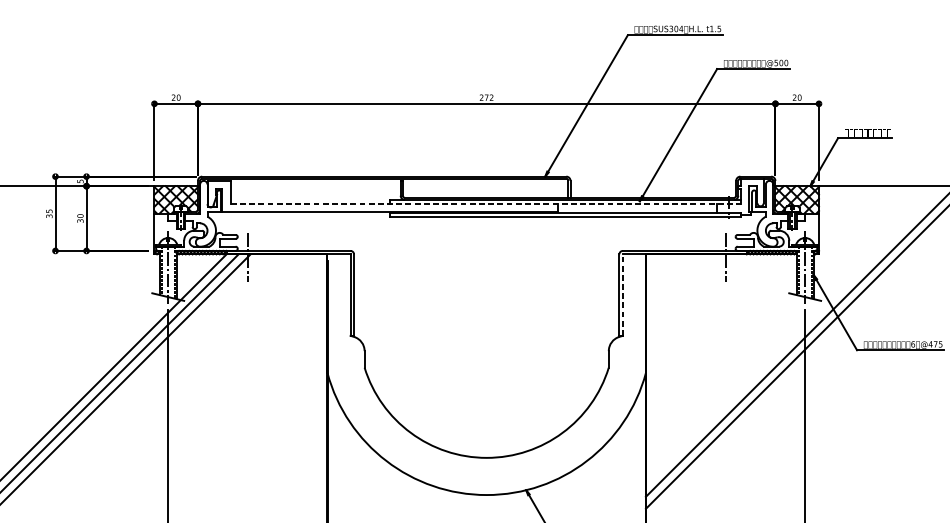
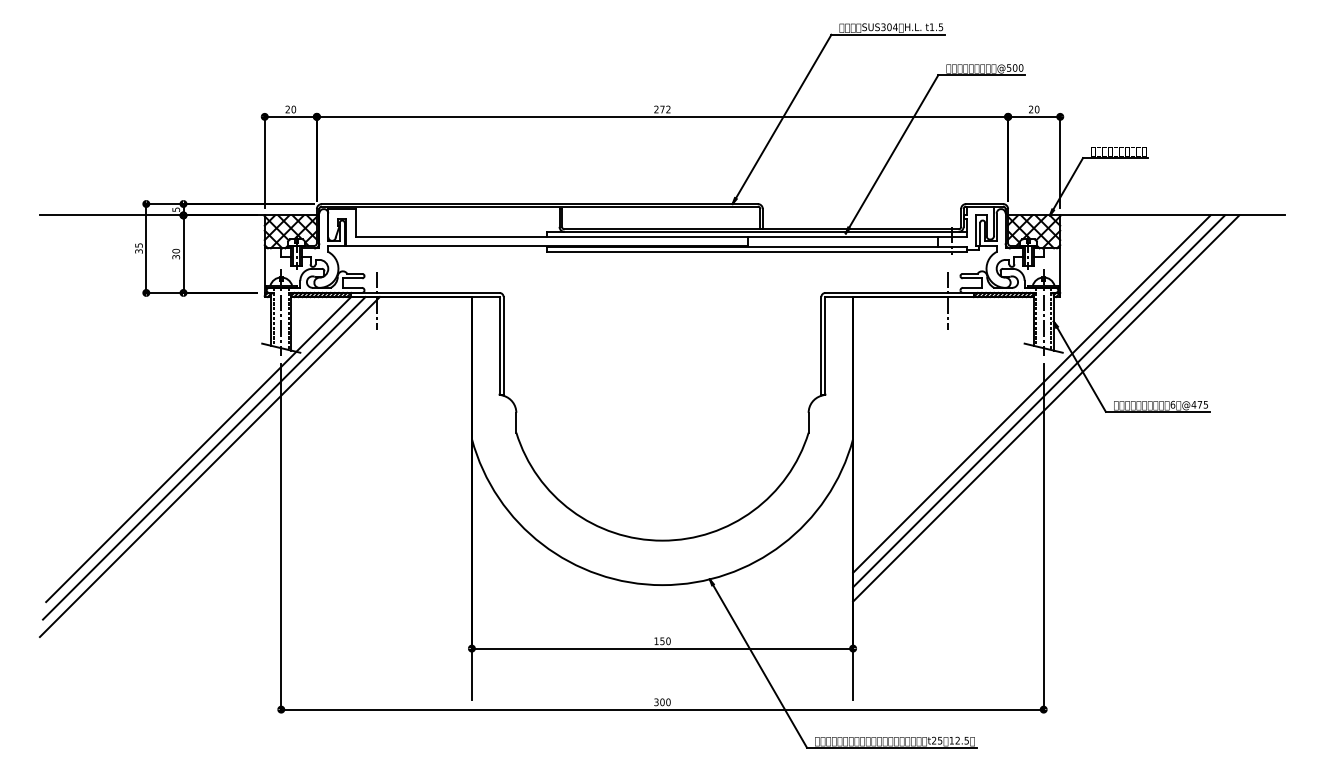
line: (485, 204) -> (661, 237), dashed -> solid
line: (622, 294) -> (825, 345), dashed -> solid
line: (794, 334) -> (1031, 393), added

